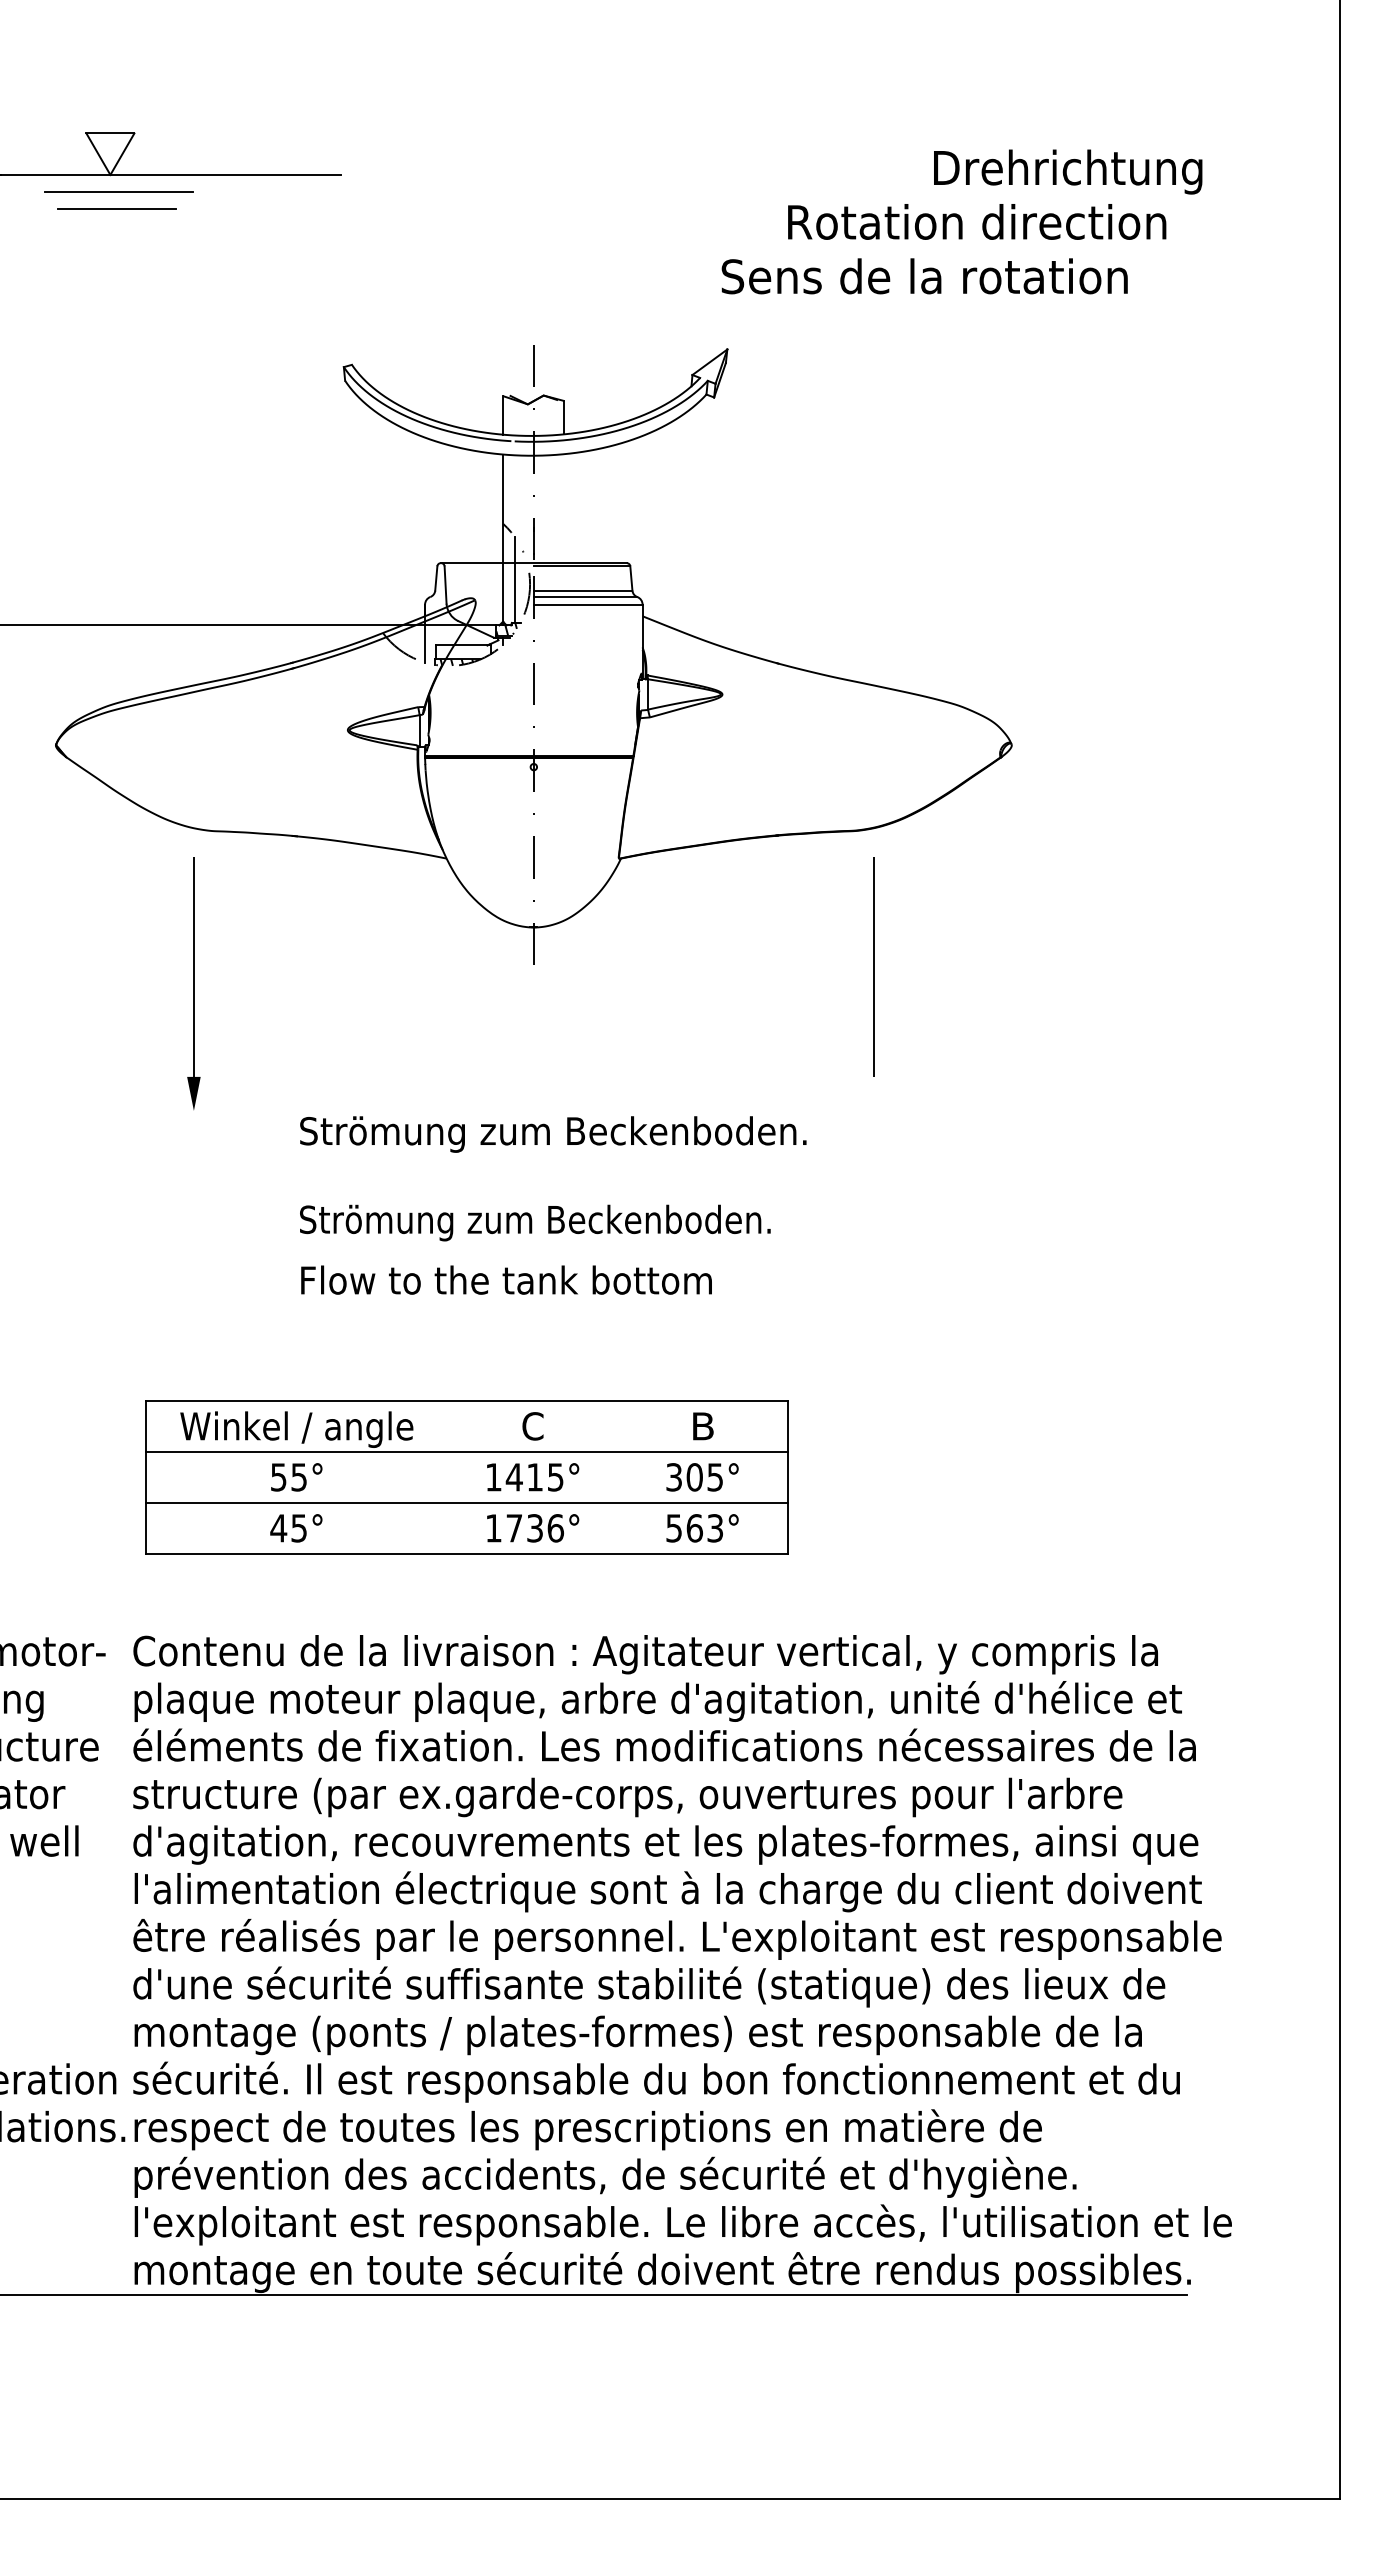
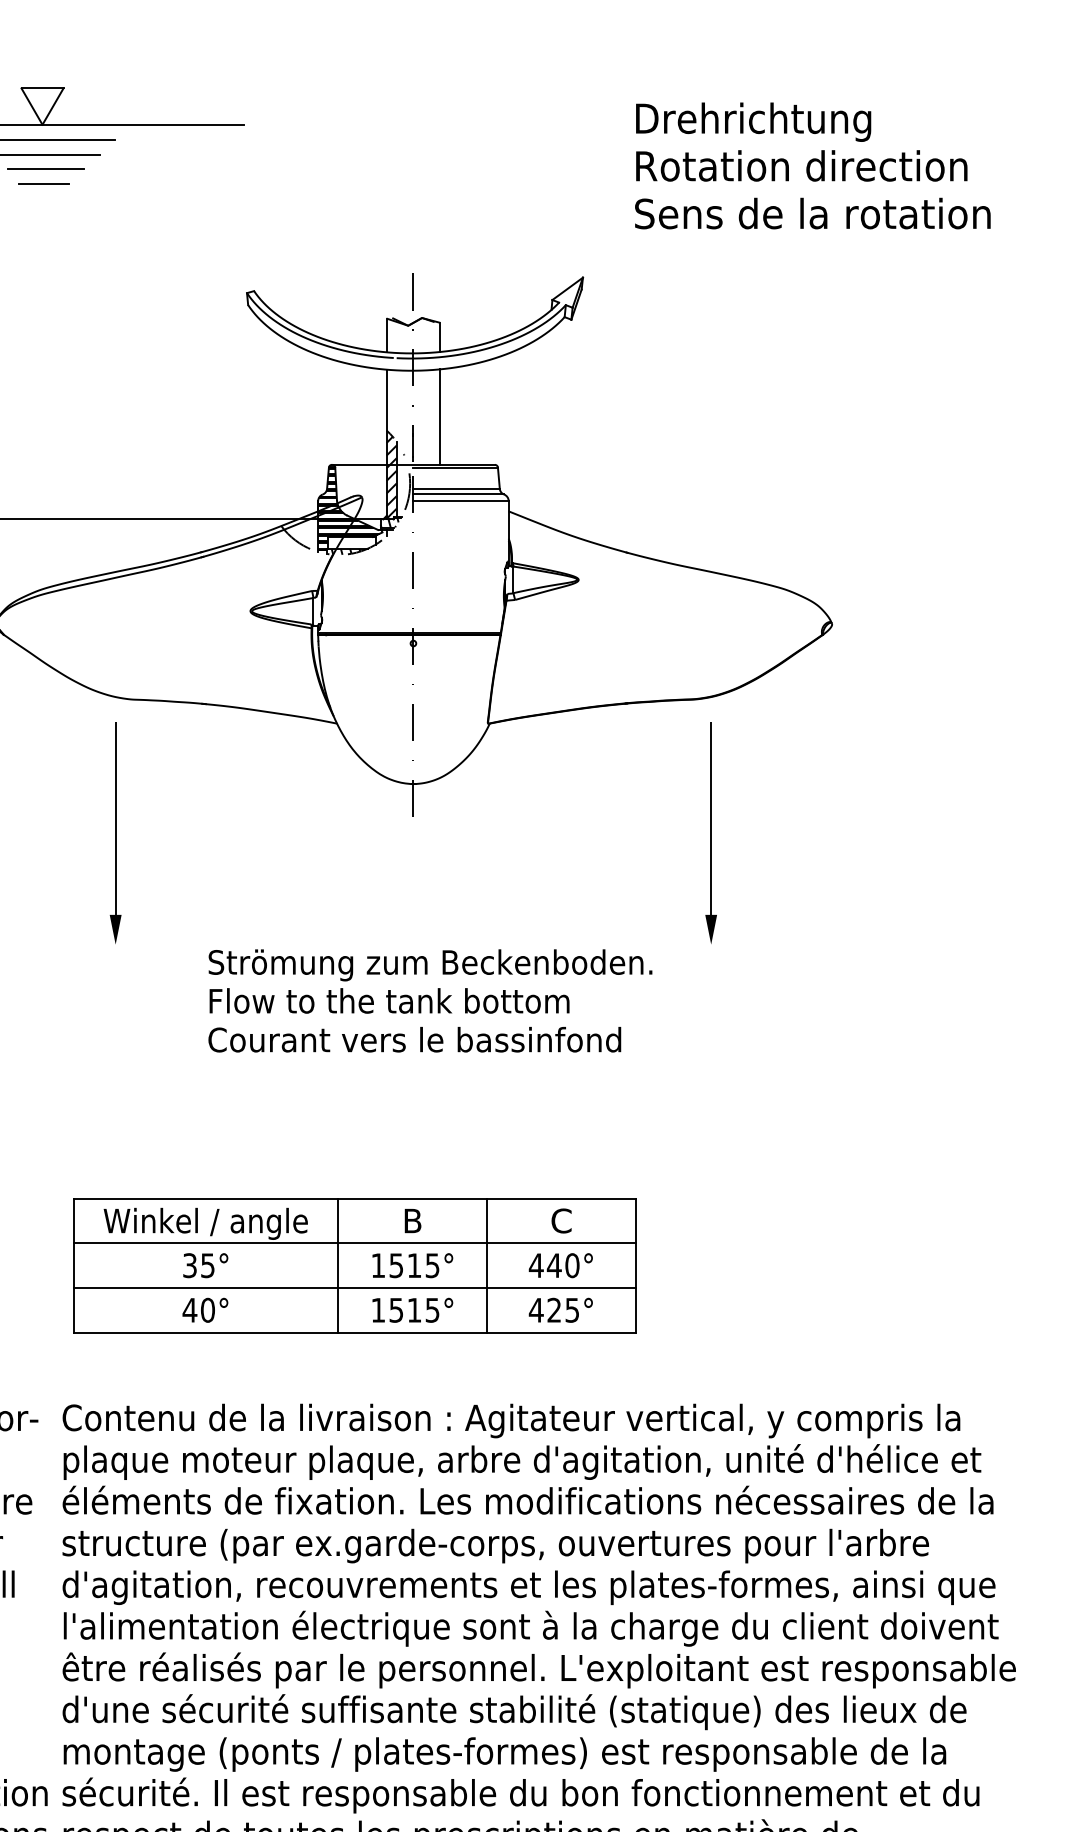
text: (1068, 171) -> (753, 121), moved
line: (114, 225) -> (46, 169), added
line: (111, 242) -> (43, 183), added
text: (924, 276) -> (812, 213), moved
line: (564, 508) -> (440, 416), added
hatch: (508, 577) -> (391, 477), added
hatch: (460, 612) -> (349, 508), added
fill: (873, 1093) -> (710, 929), added
text: (534, 1222) -> (414, 1042), Strömung zum Beckenboden. -> Courant vers le bassinfond
text: (506, 1279) -> (389, 1000), moved
text: (532, 1426) -> (412, 1221), C -> B
text: (702, 1426) -> (561, 1221), B -> C
line: (447, 1476) -> (337, 1264), added
line: (617, 1476) -> (486, 1264), added
text: (278, 1477) -> (189, 1265), 55° -> 35°
text: (513, 1477) -> (395, 1265), 1415° -> 1515°
text: (694, 1477) -> (554, 1265), 305° -> 440°
text: (299, 1528) -> (208, 1310), 45° -> 40°
text: (535, 1528) -> (414, 1310), 1736° -> 1515°
text: (693, 1528) -> (553, 1310), 563° -> 425°

